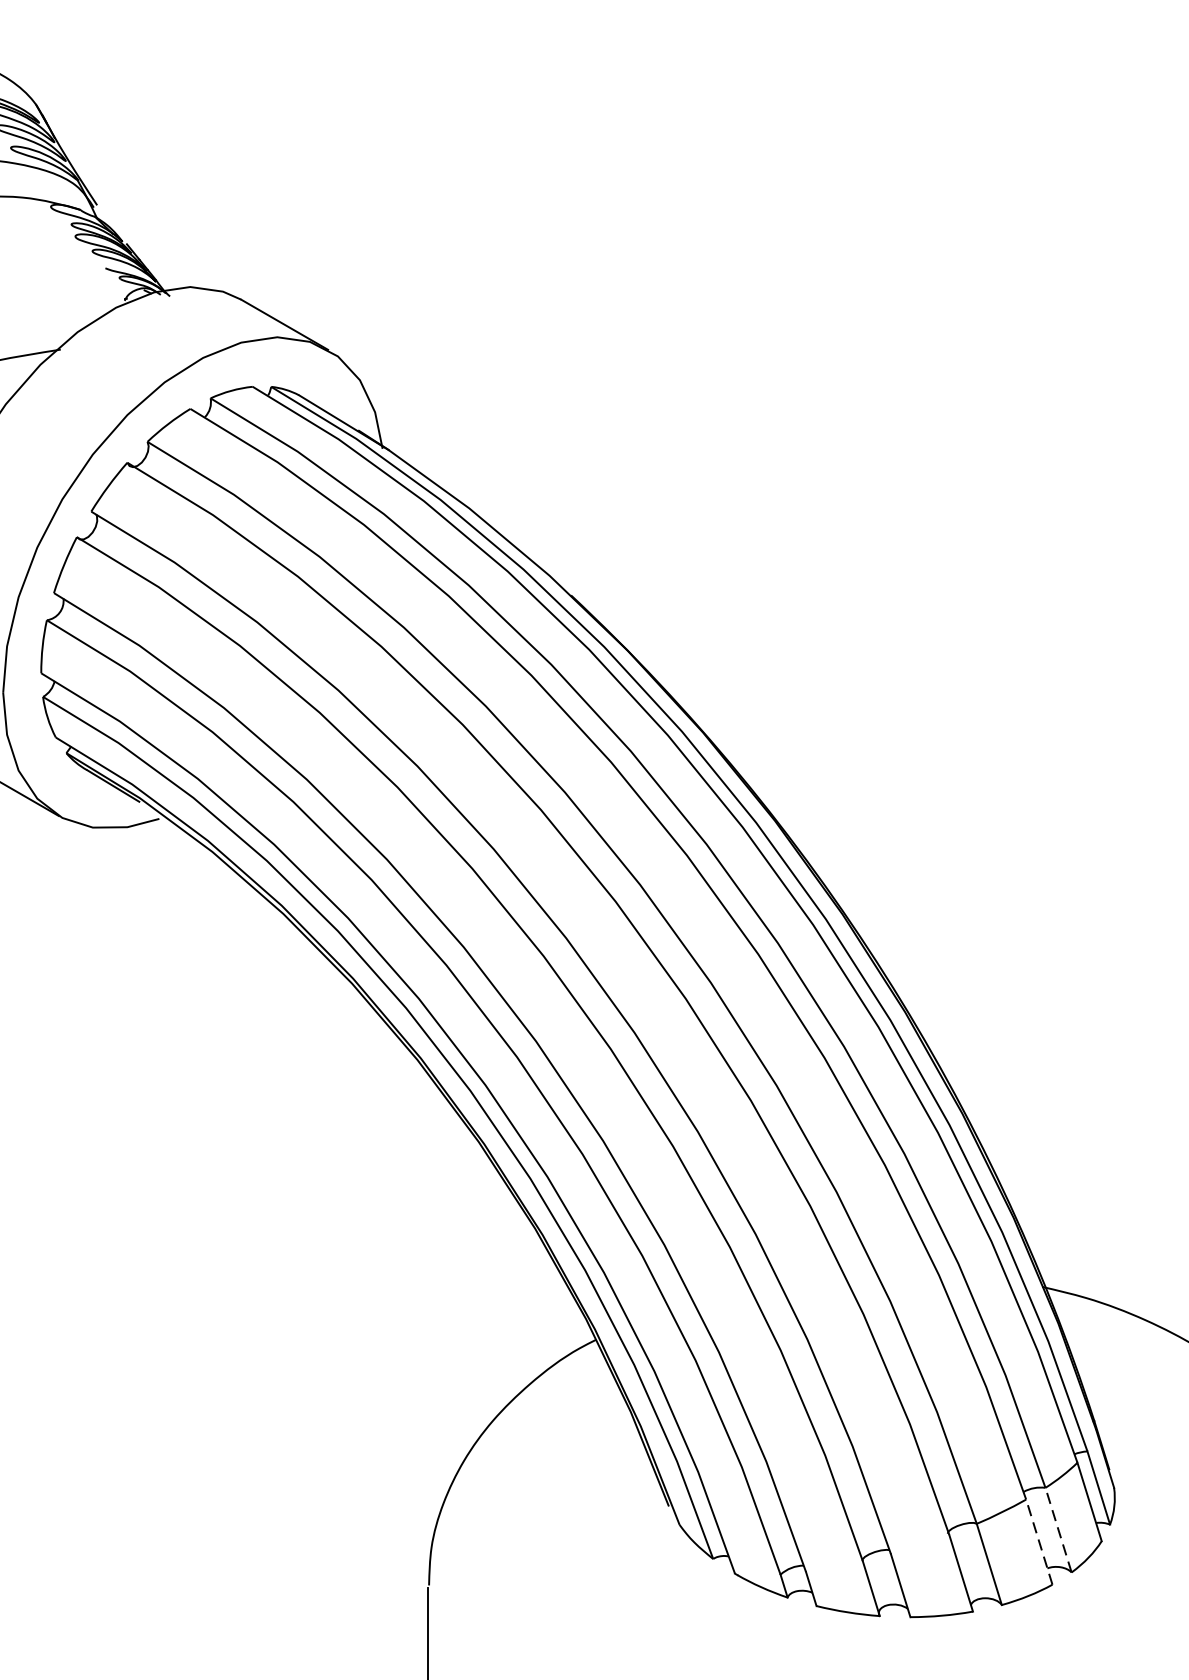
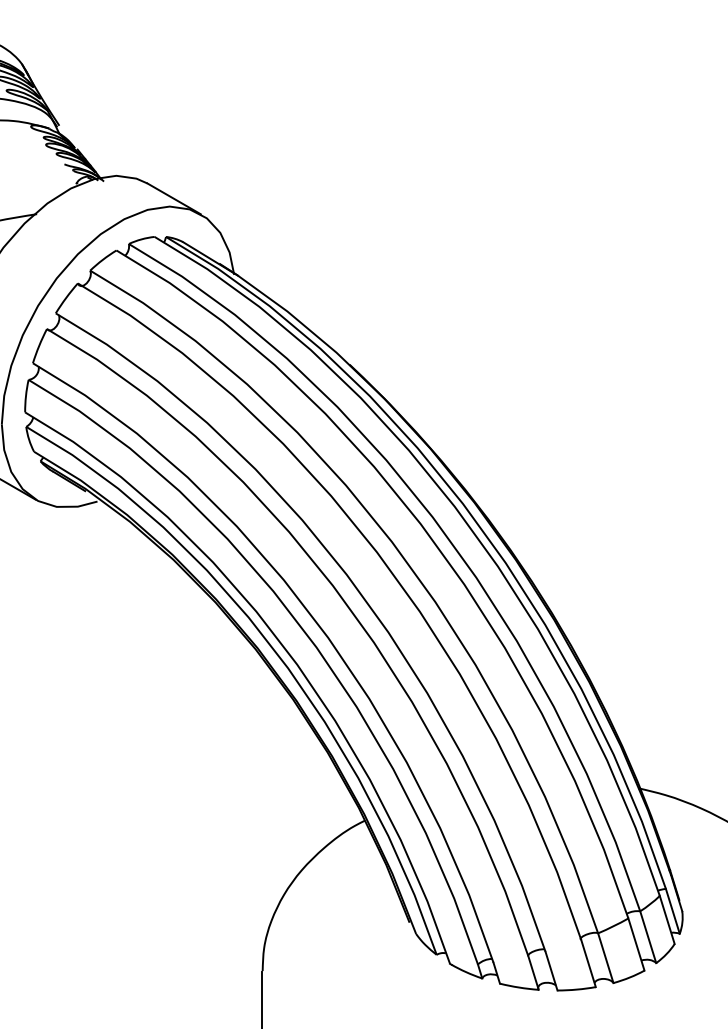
line: (1059, 1528) -> (648, 936), dashed -> solid
line: (1039, 1542) -> (636, 944), dashed -> solid

